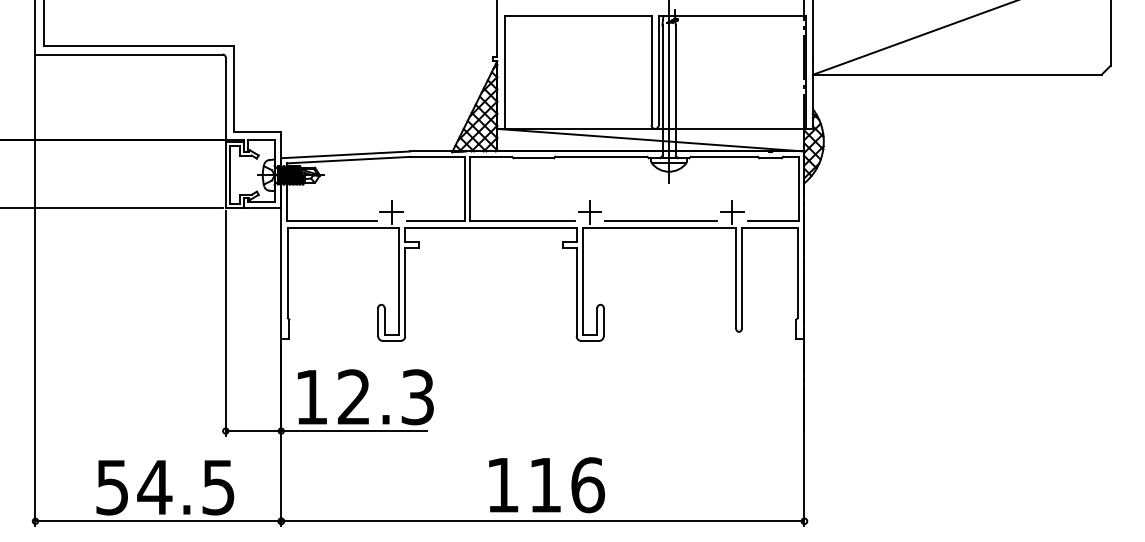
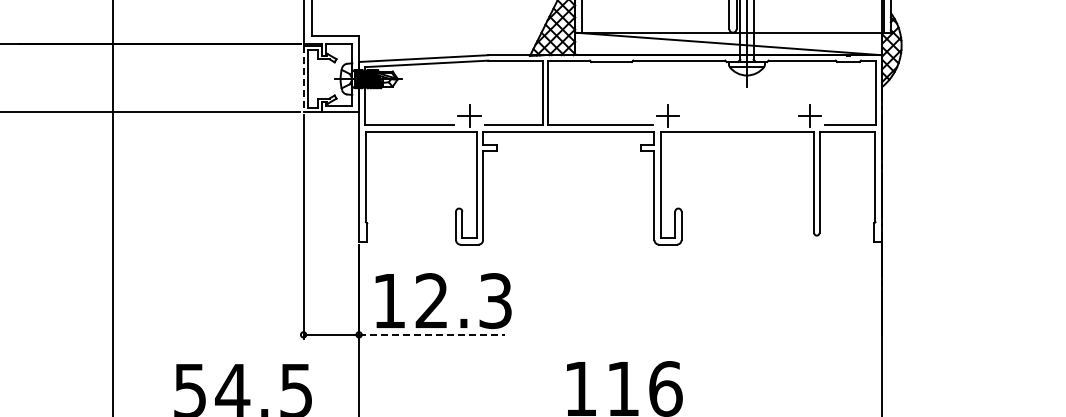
line: (225, 175) -> (303, 79), solid -> dashed
line: (661, 221) -> (739, 125), removed
line: (354, 431) -> (432, 335), solid -> dashed

